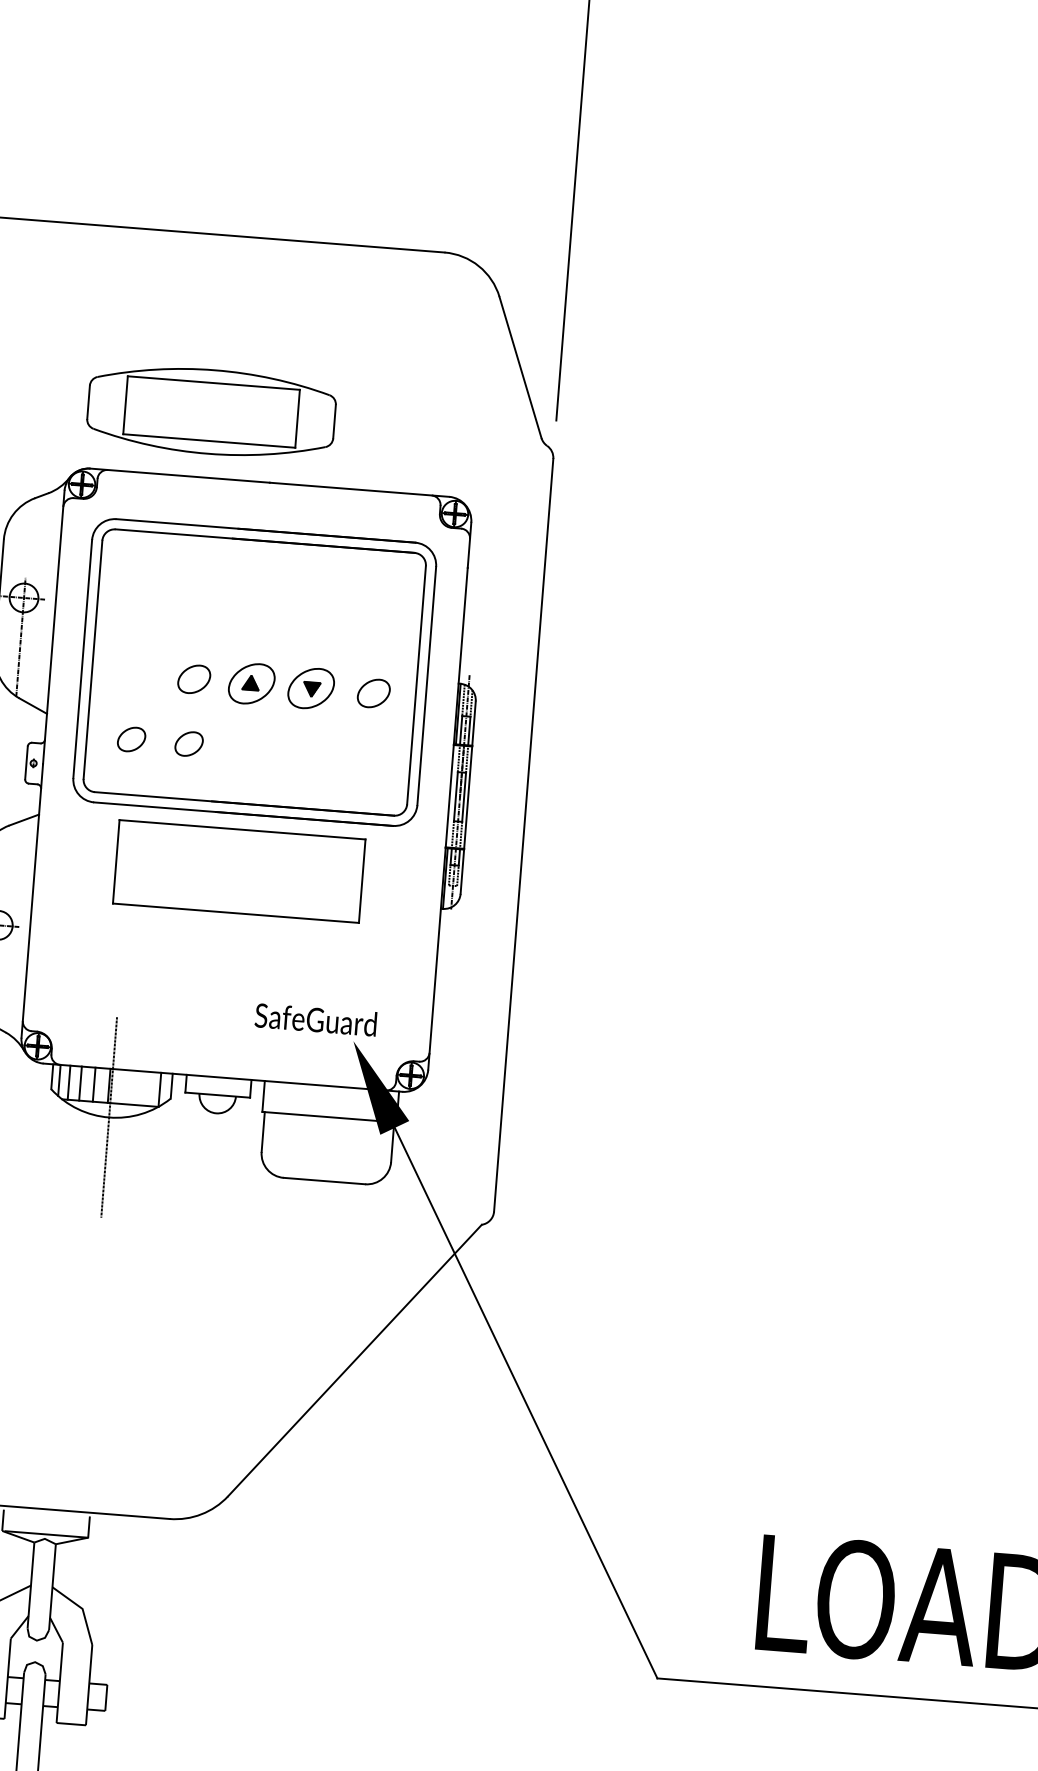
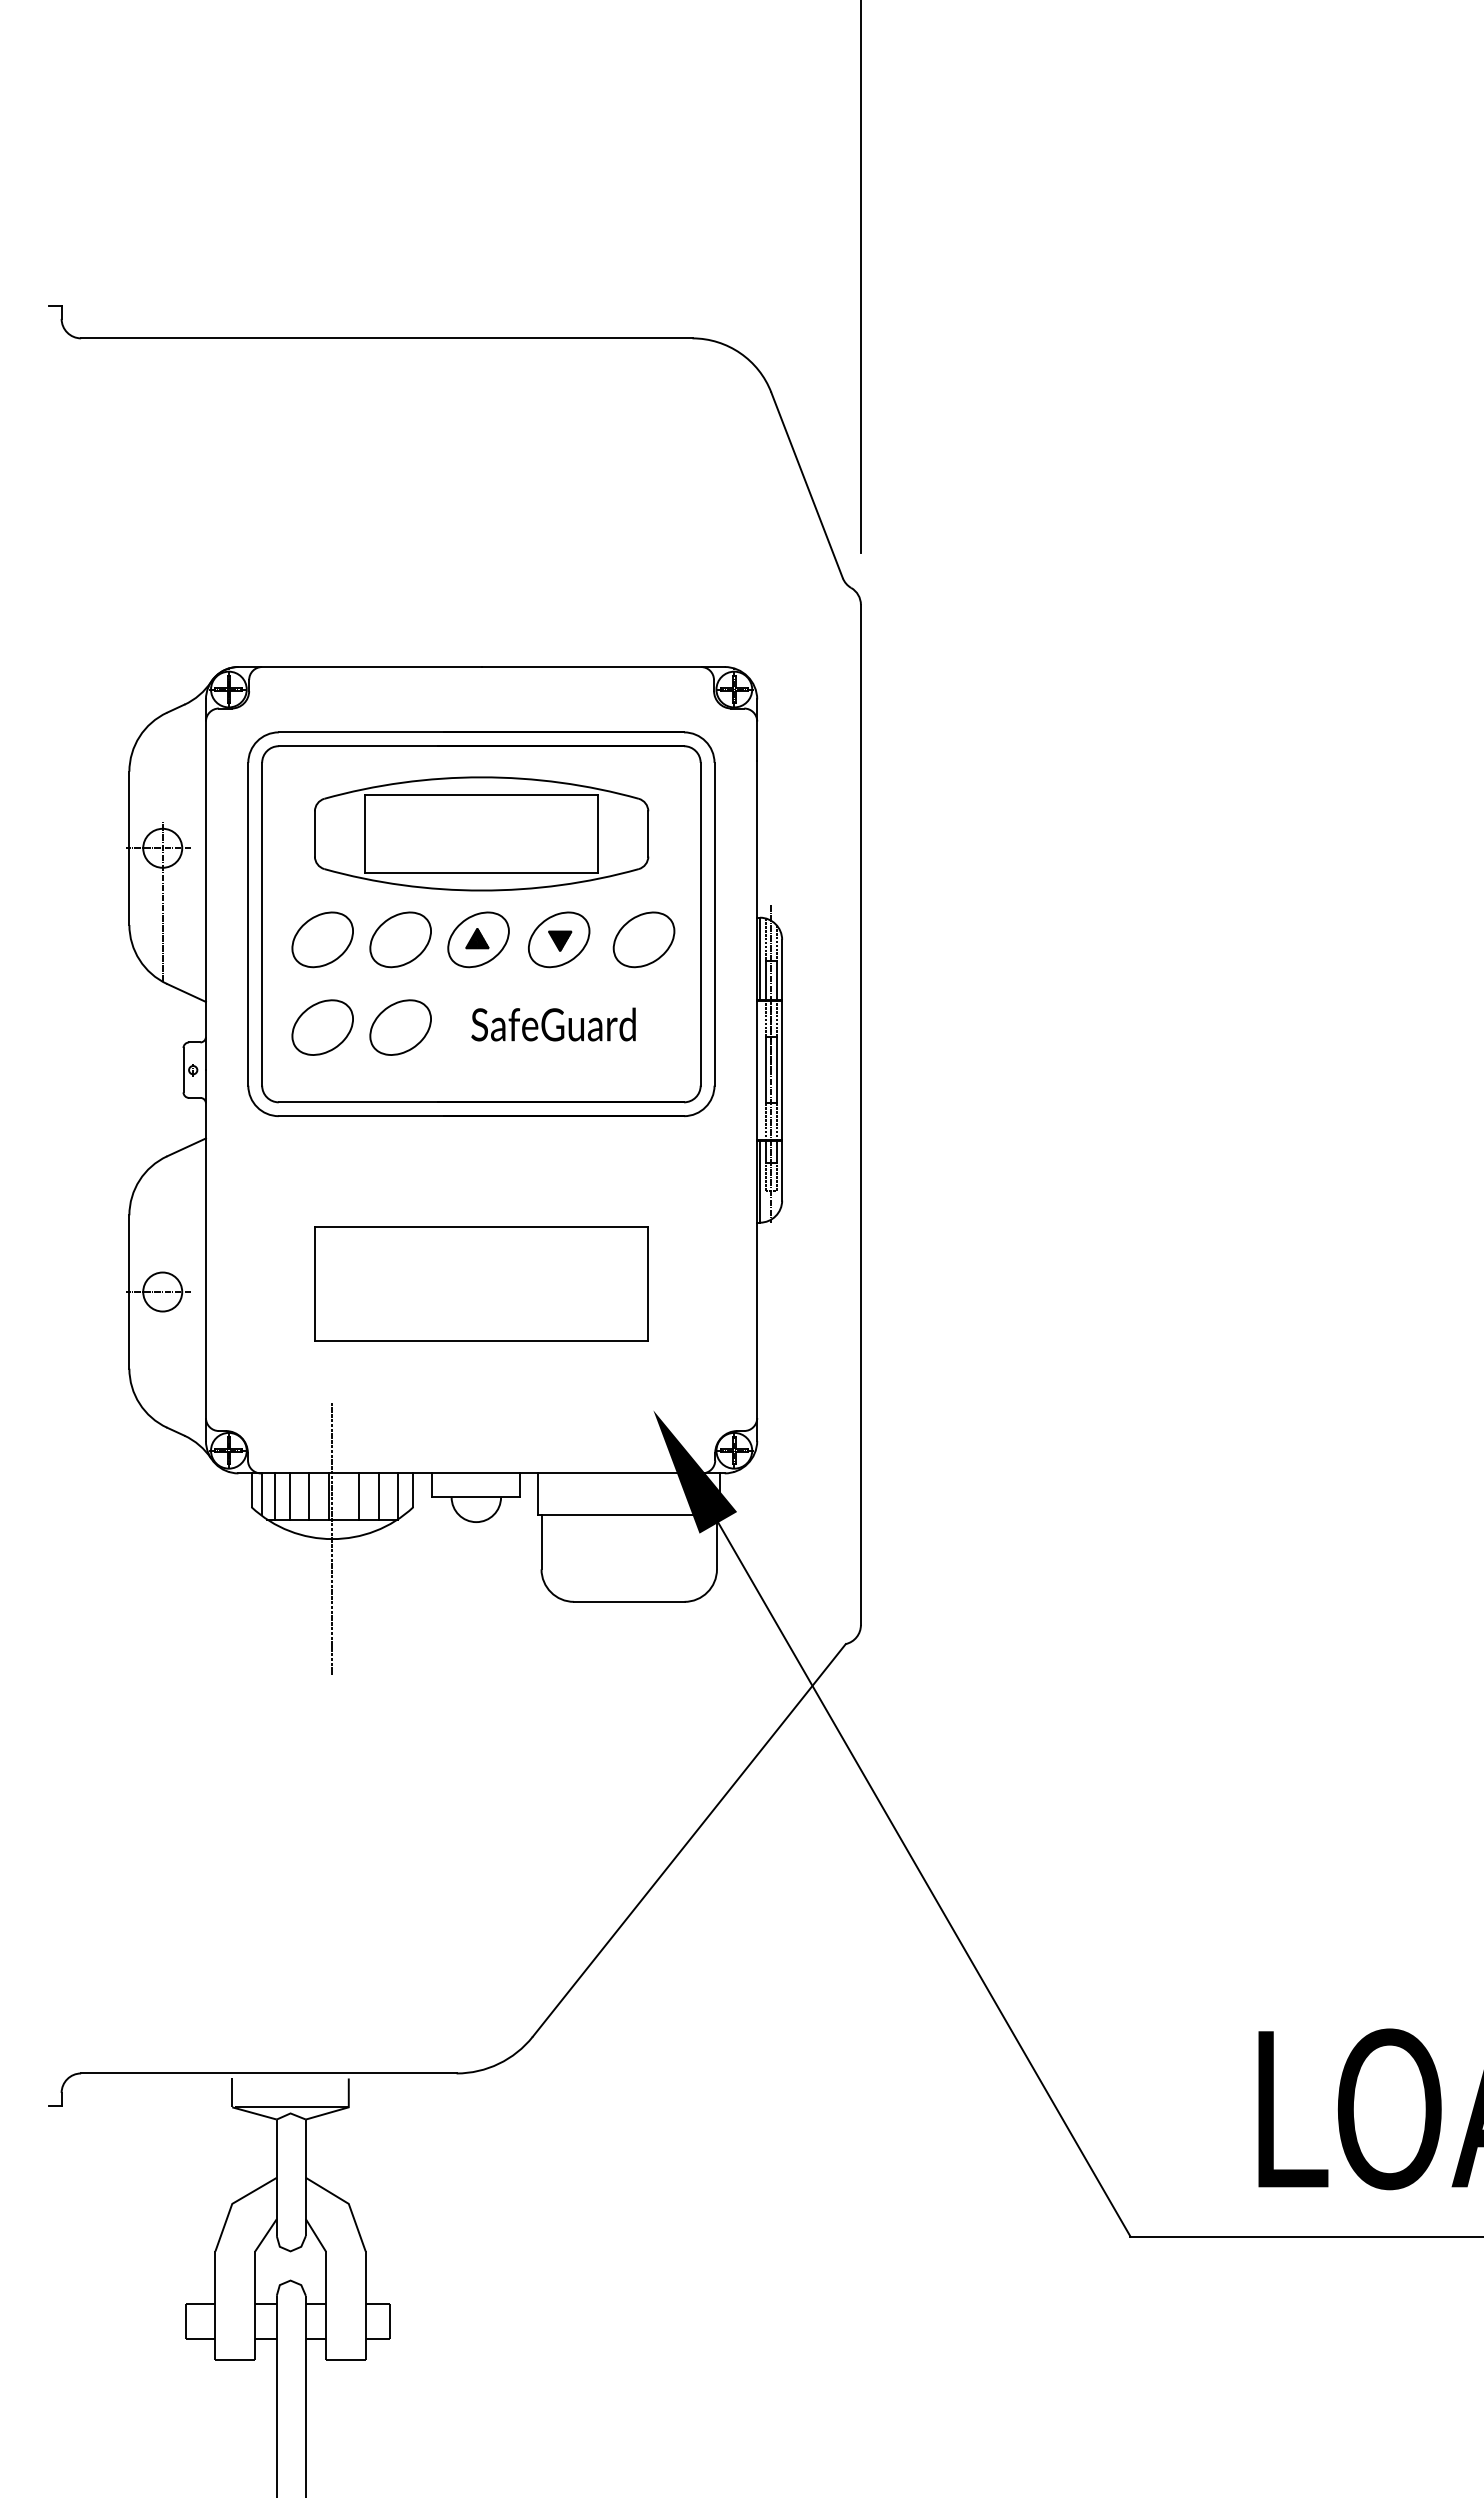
part: (211, 411) -> (481, 833), moved
part: (136, 674) -> (322, 939), added
part: (194, 679) -> (400, 939), size x1.43
part: (373, 693) -> (643, 939), size x1.43
part: (131, 739) -> (322, 1027), size x1.67
part: (189, 744) -> (400, 1027), size x1.67
part: (239, 871) -> (481, 1283), moved
text: (315, 1019) -> (553, 1024), moved
line: (131, 1087) -> (359, 1496), added
line: (146, 1088) -> (379, 1496), added

